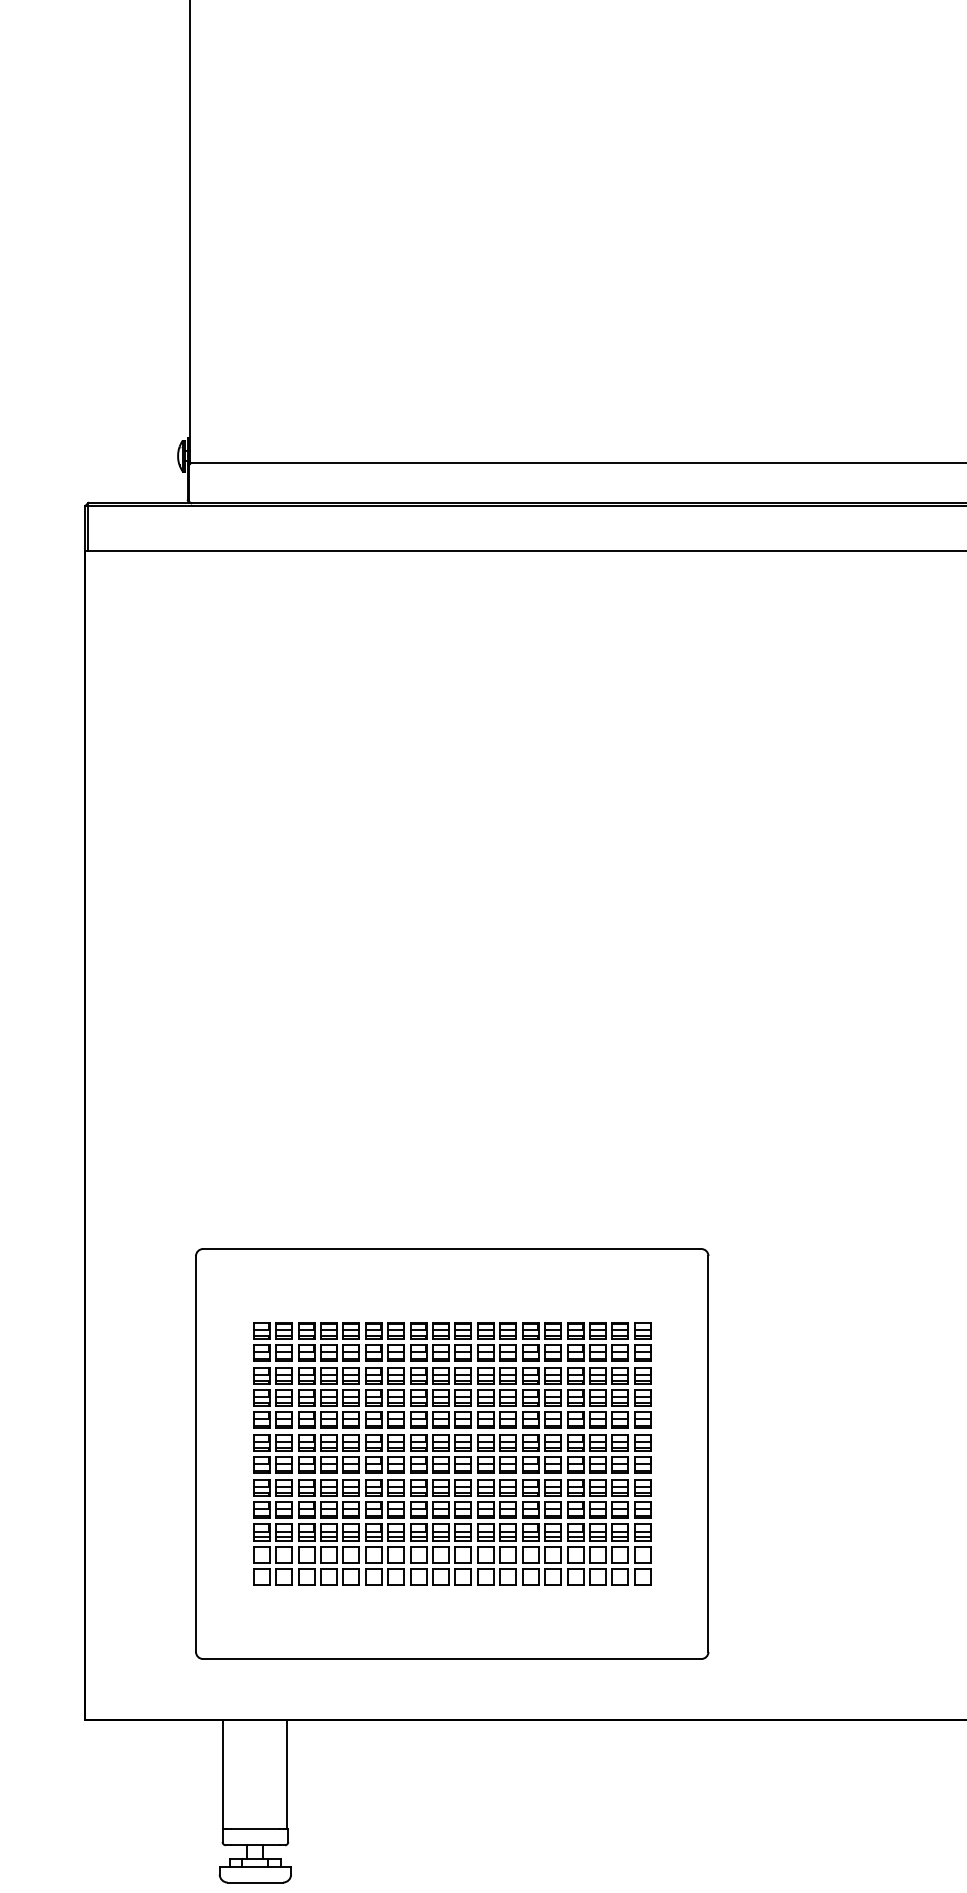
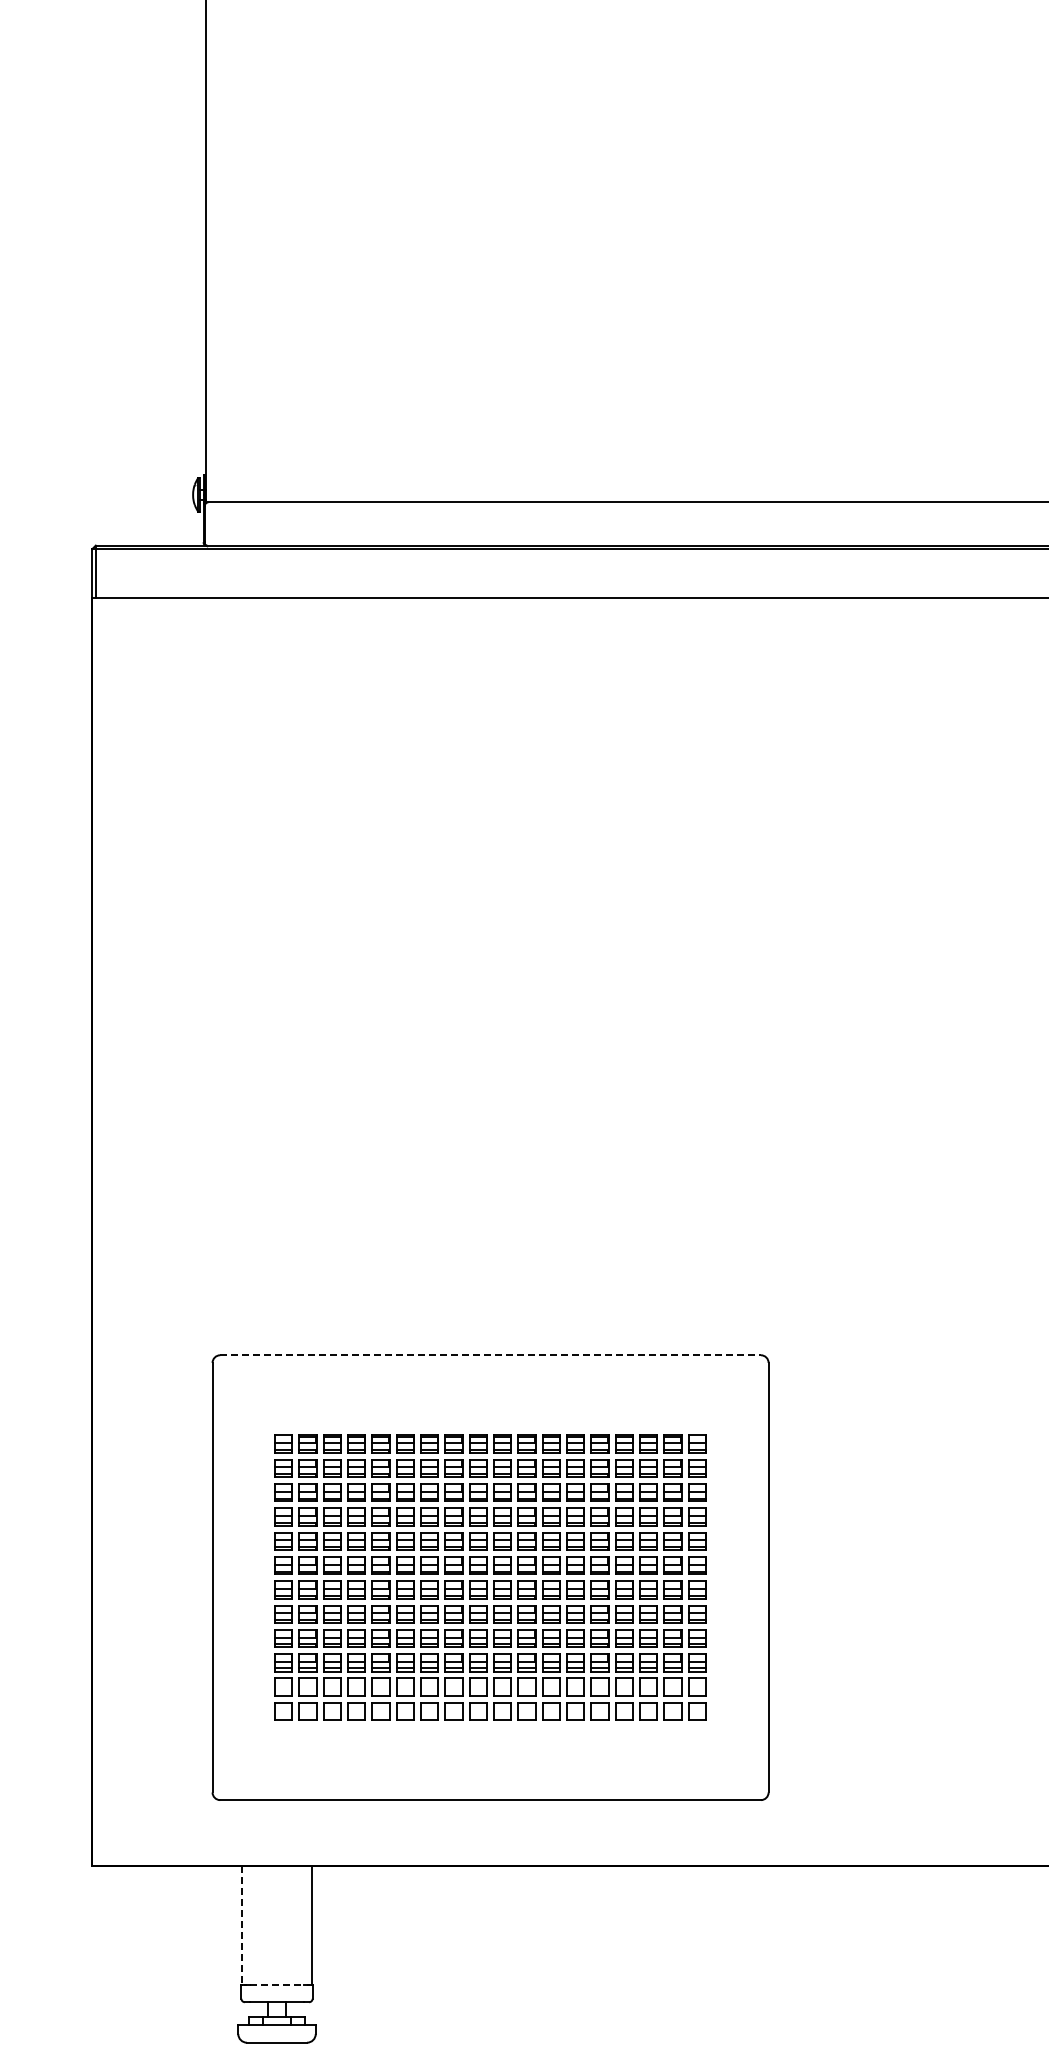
line: (453, 1249) -> (491, 1355), solid -> dashed
line: (223, 1775) -> (242, 1926), solid -> dashed
line: (255, 1828) -> (277, 1984), solid -> dashed

